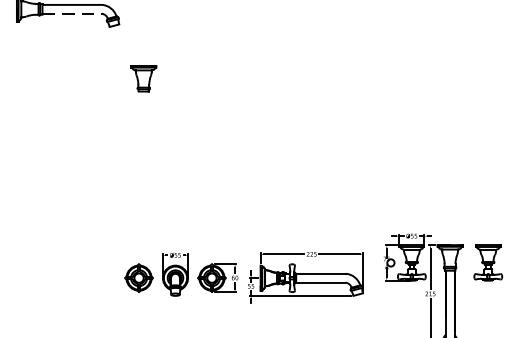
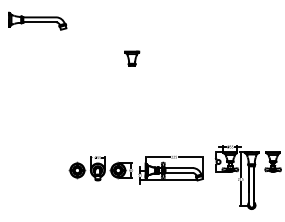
line: (71, 13) -> (39, 22), dashed -> solid
part: (144, 78) -> (132, 58), moved

